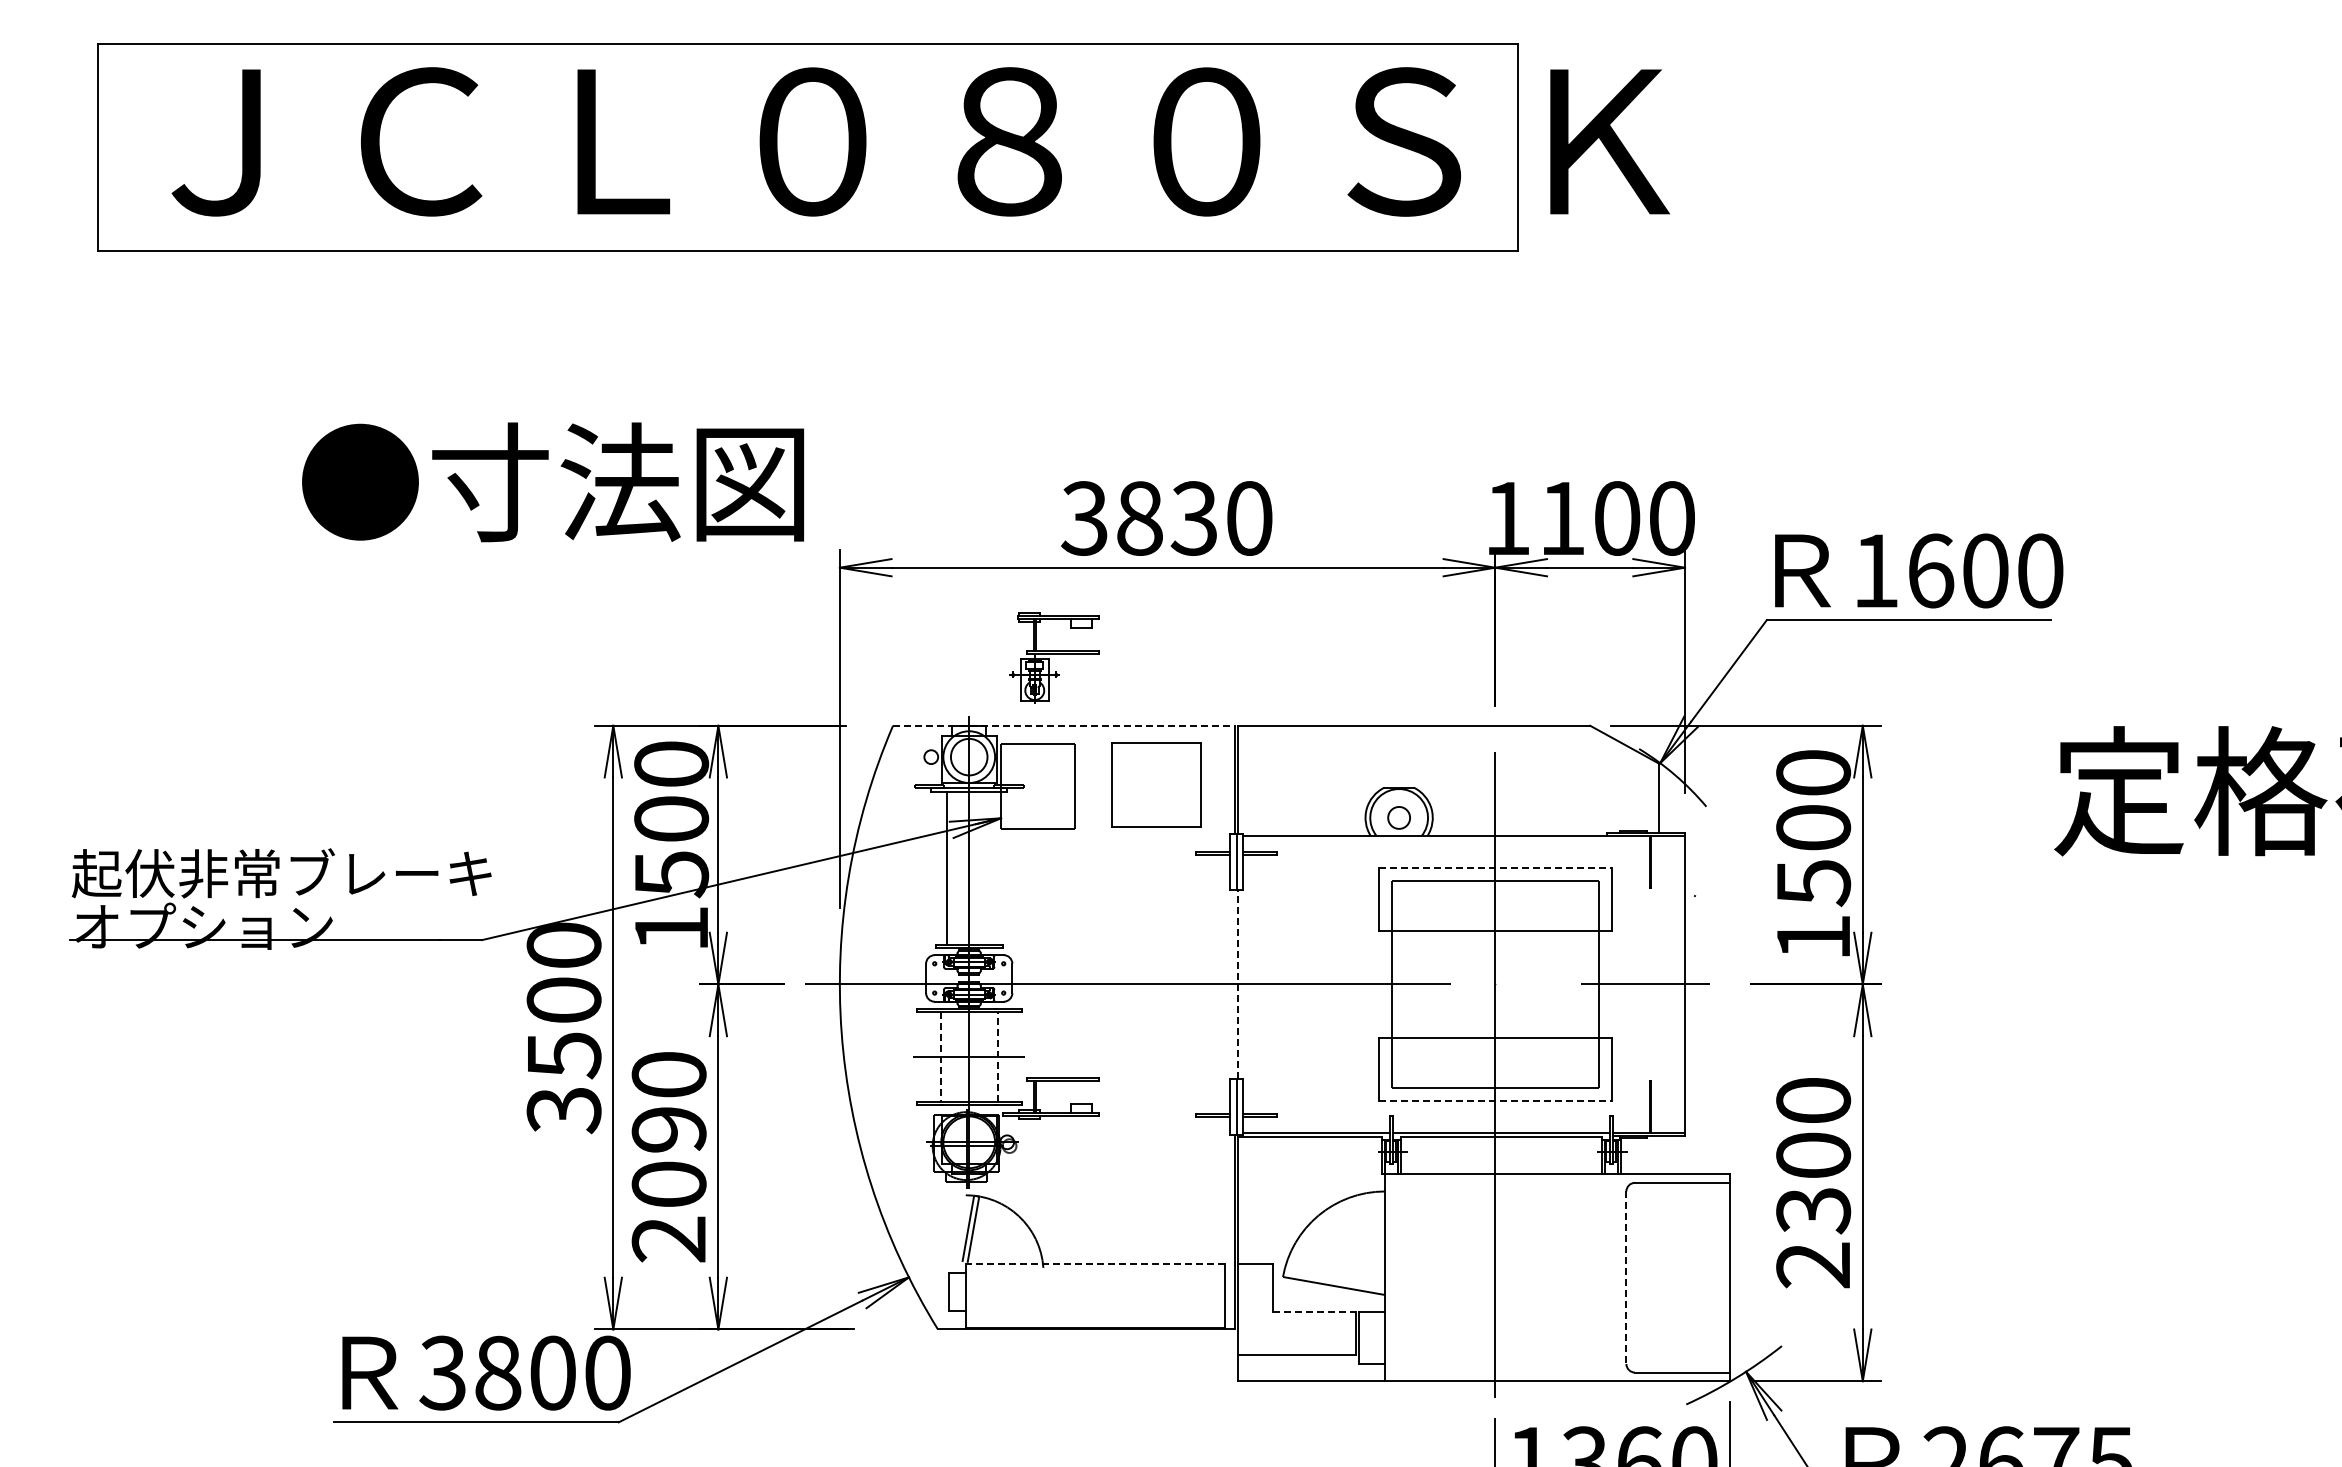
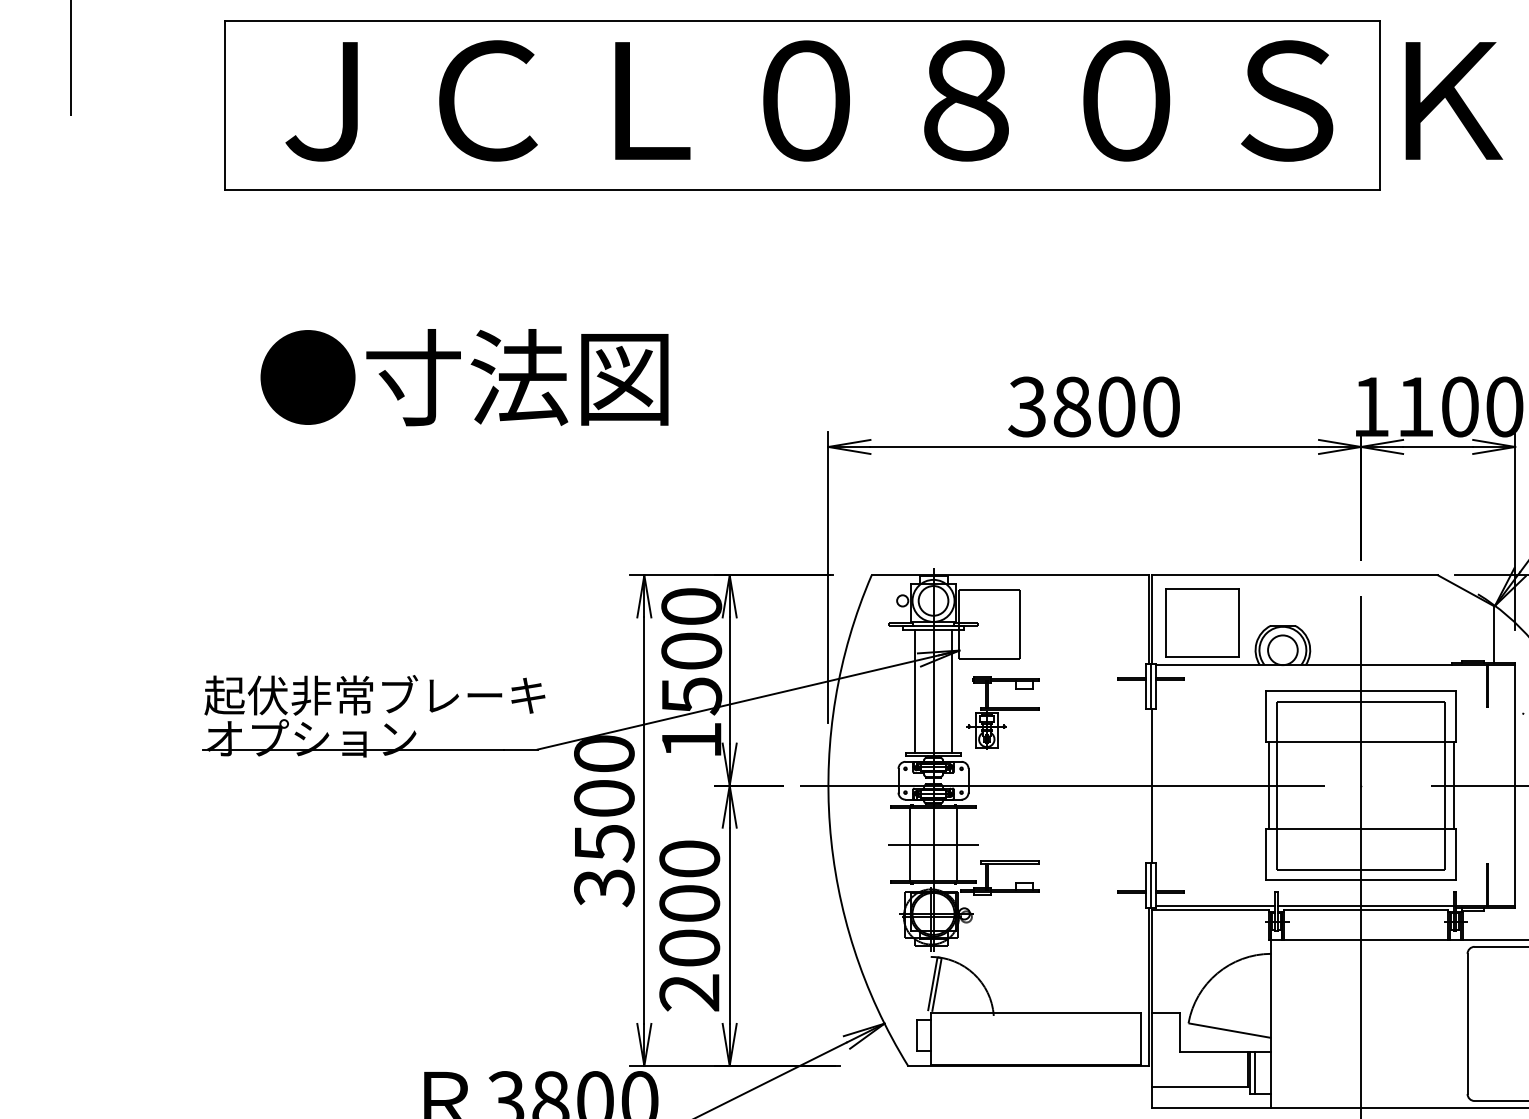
text: (552, 482) -> (464, 377), moved
text: (1193, 518) -> (1115, 406), 3830 -> 3800
part: (1054, 657) -> (1002, 712), moved
line: (1063, 725) -> (1010, 575), dashed -> solid
part: (1156, 784) -> (1202, 623), moved
circle: (1398, 817) -> (1282, 649), size x1.67
line: (991, 868) -> (951, 691), added
line: (1495, 868) -> (1361, 691), dashed -> solid
line: (1238, 984) -> (1152, 785), dashed -> solid
line: (1381, 984) -> (1268, 785), added
line: (1609, 984) -> (1453, 785), added
line: (997, 1056) -> (956, 844), dashed -> solid
line: (940, 1057) -> (910, 844), dashed -> solid
line: (1495, 1100) -> (1361, 879), dashed -> solid
text: (668, 1129) -> (689, 903), 2090 -> 2000
line: (1094, 1264) -> (1035, 1013), dashed -> solid
line: (1626, 1278) -> (1467, 1024), dashed -> solid
line: (1314, 1312) -> (1214, 1052), dashed -> solid
line: (1364, 1337) -> (1254, 1072), added

